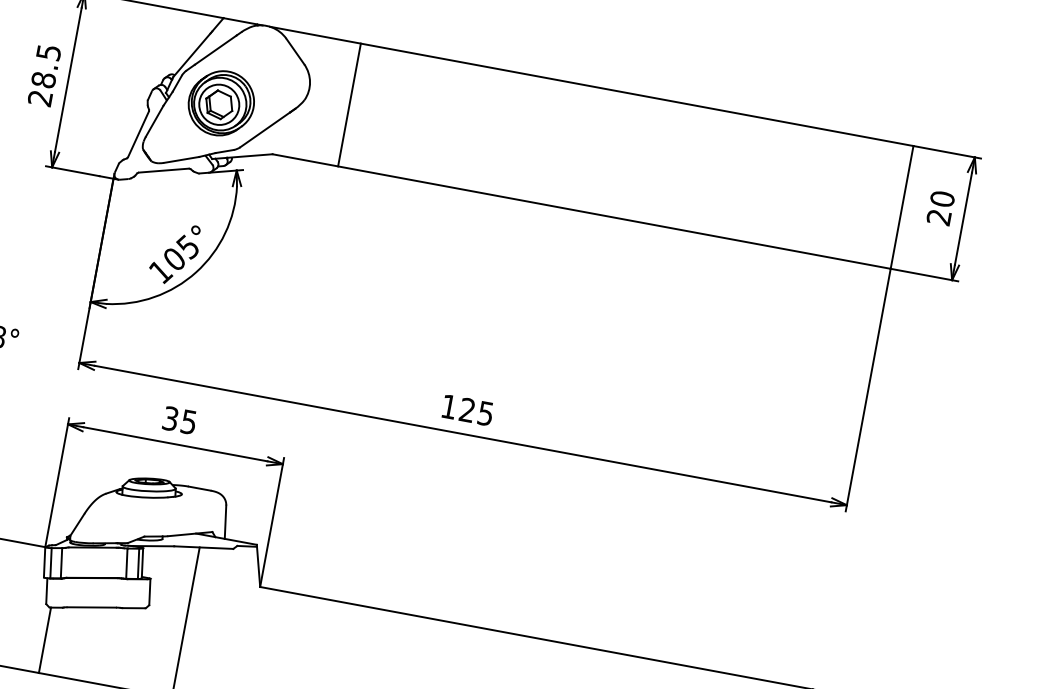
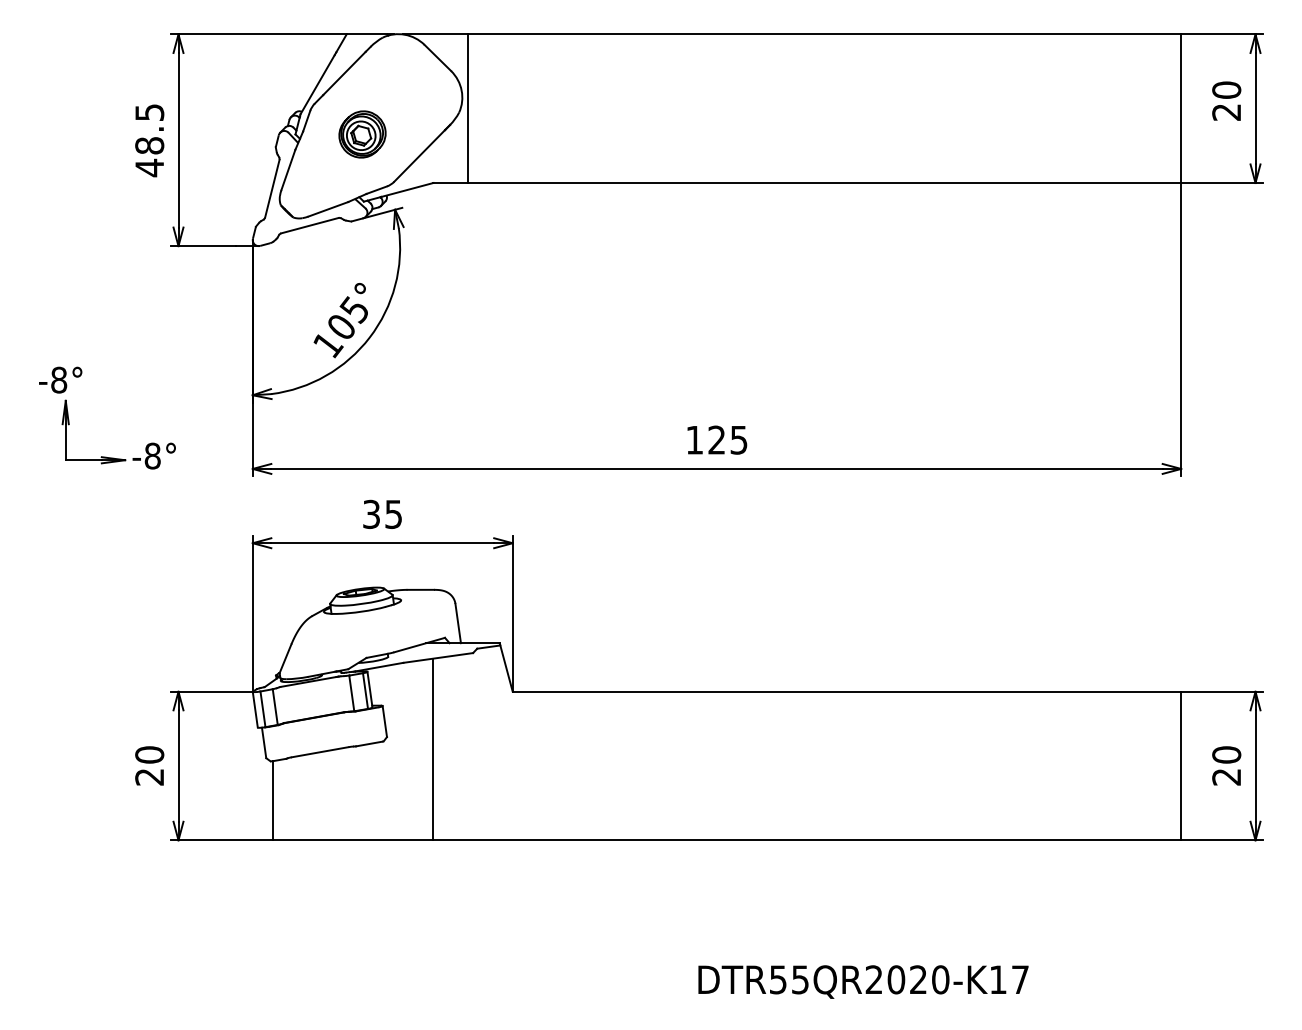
text: (40, 97) -> (149, 167), 28.5 -> 48.5
part: (221, 103) -> (362, 134), size x0.6
line: (349, 104) -> (467, 108), moved

